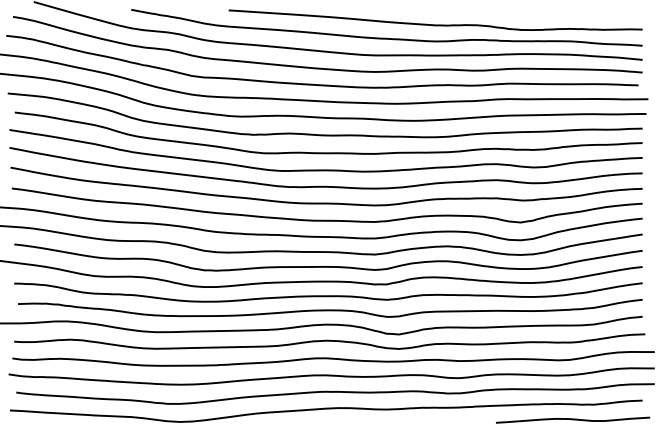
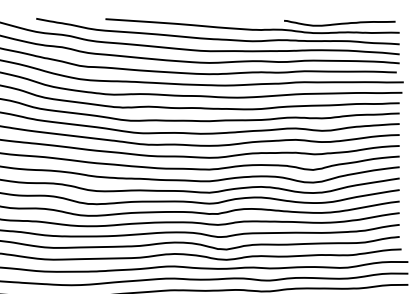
curve: (558, 16) -> (339, 23), added

